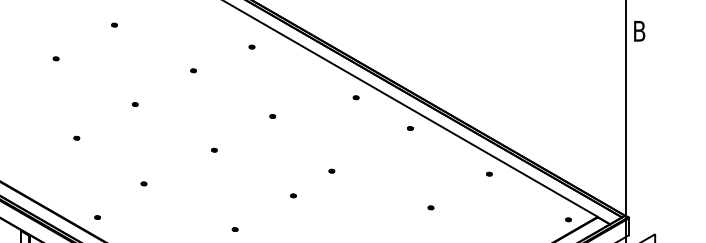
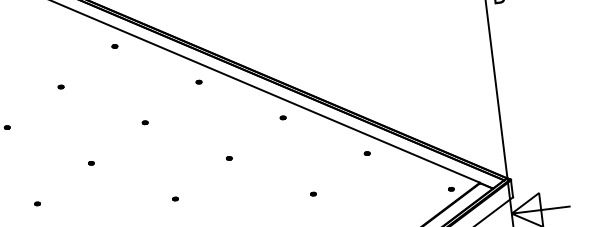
part: (251, 46) -> (114, 45), moved
part: (355, 97) -> (198, 81), moved
part: (331, 170) -> (228, 157), moved
part: (143, 183) -> (36, 203), moved

